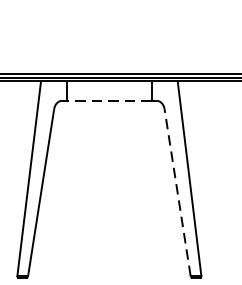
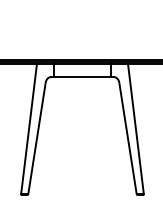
line: (109, 101) -> (82, 77), dashed -> solid
line: (176, 192) -> (127, 138), dashed -> solid

